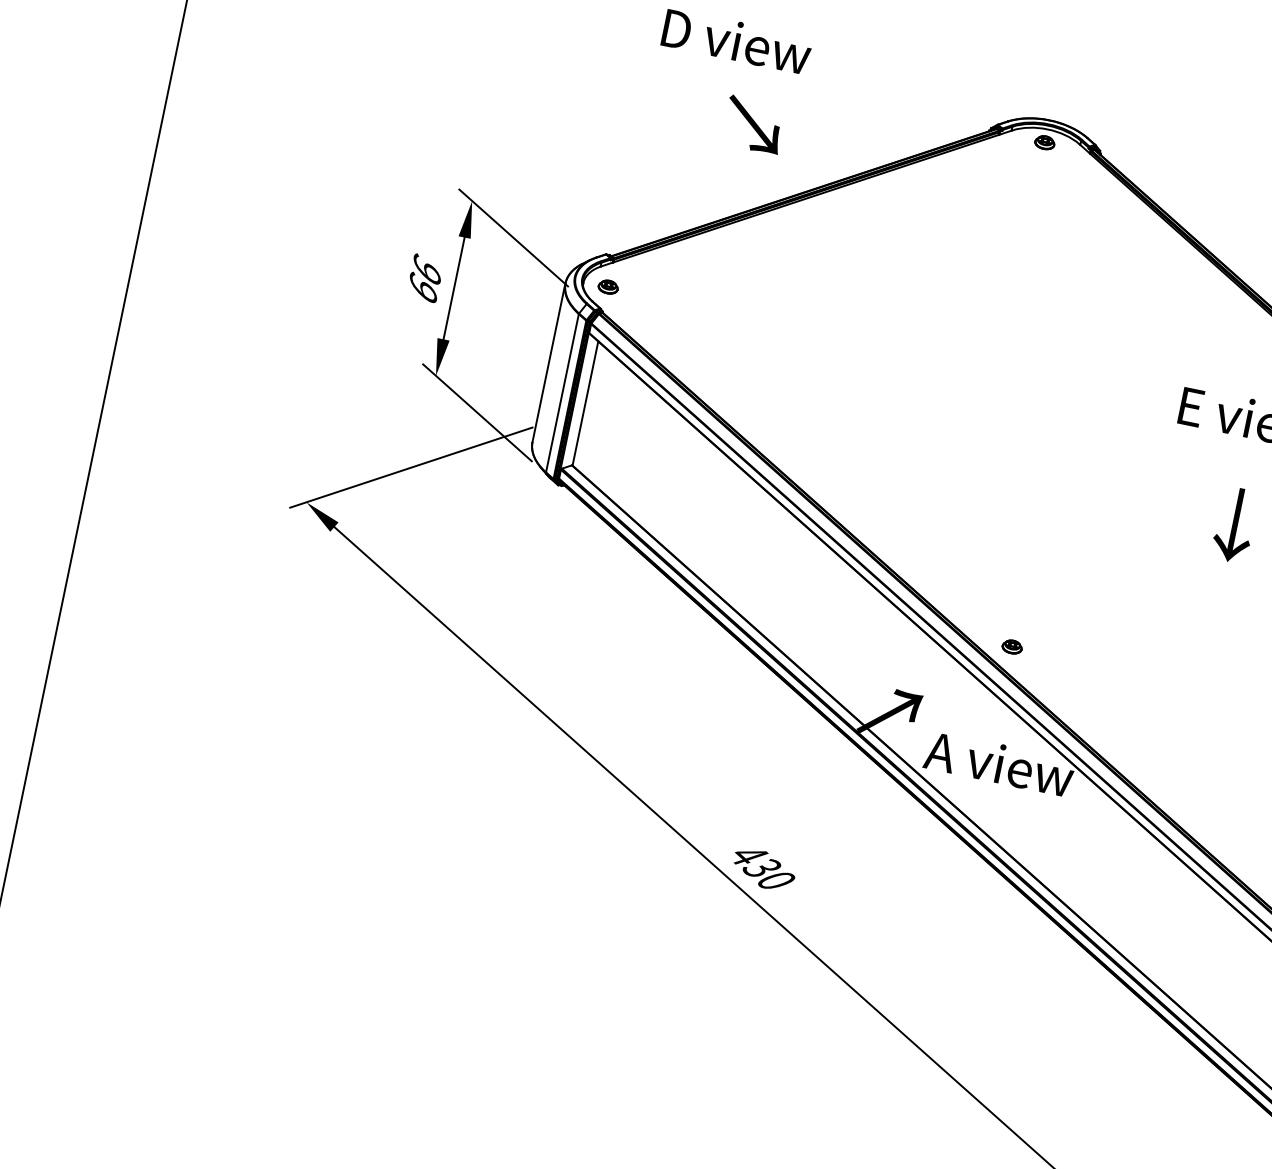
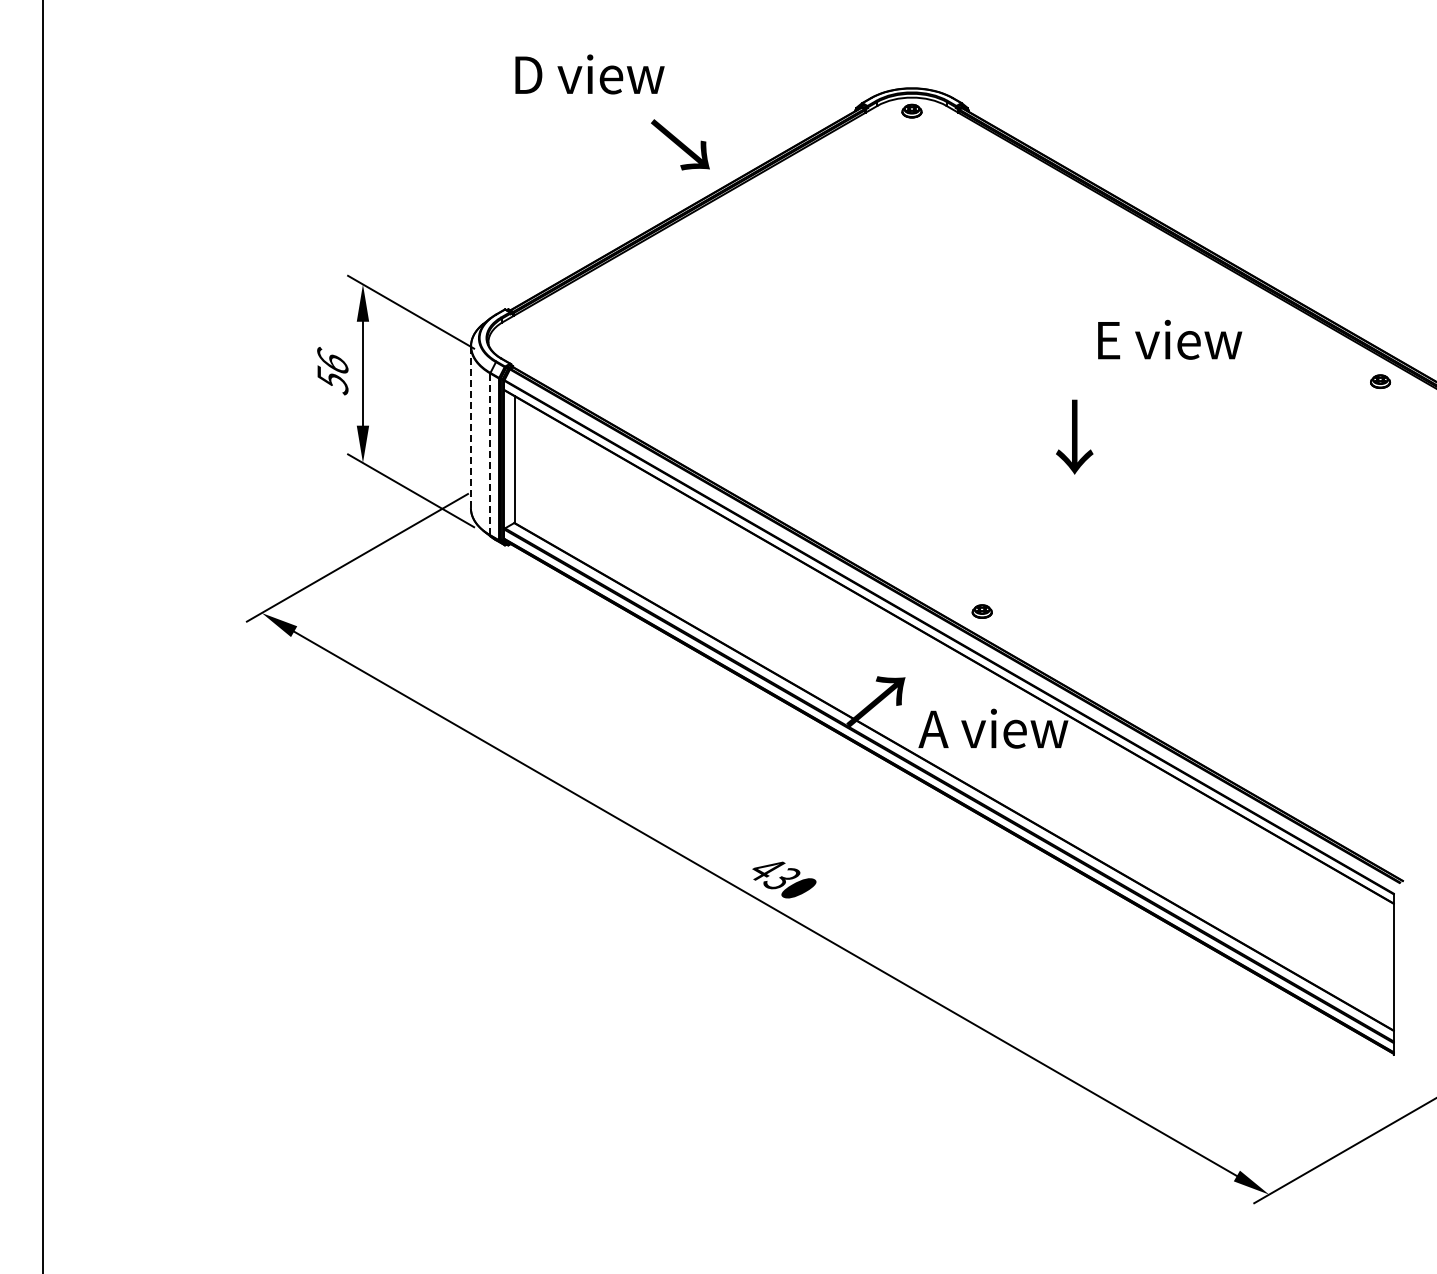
text: (754, 124) -> (680, 144), moved
part: (608, 286) -> (513, 340), removed
text: (422, 288) -> (332, 380), 66 -> 56
line: (548, 362) -> (470, 427), solid -> dashed
line: (562, 393) -> (490, 454), solid -> dashed
text: (1234, 524) -> (1074, 436), moved

